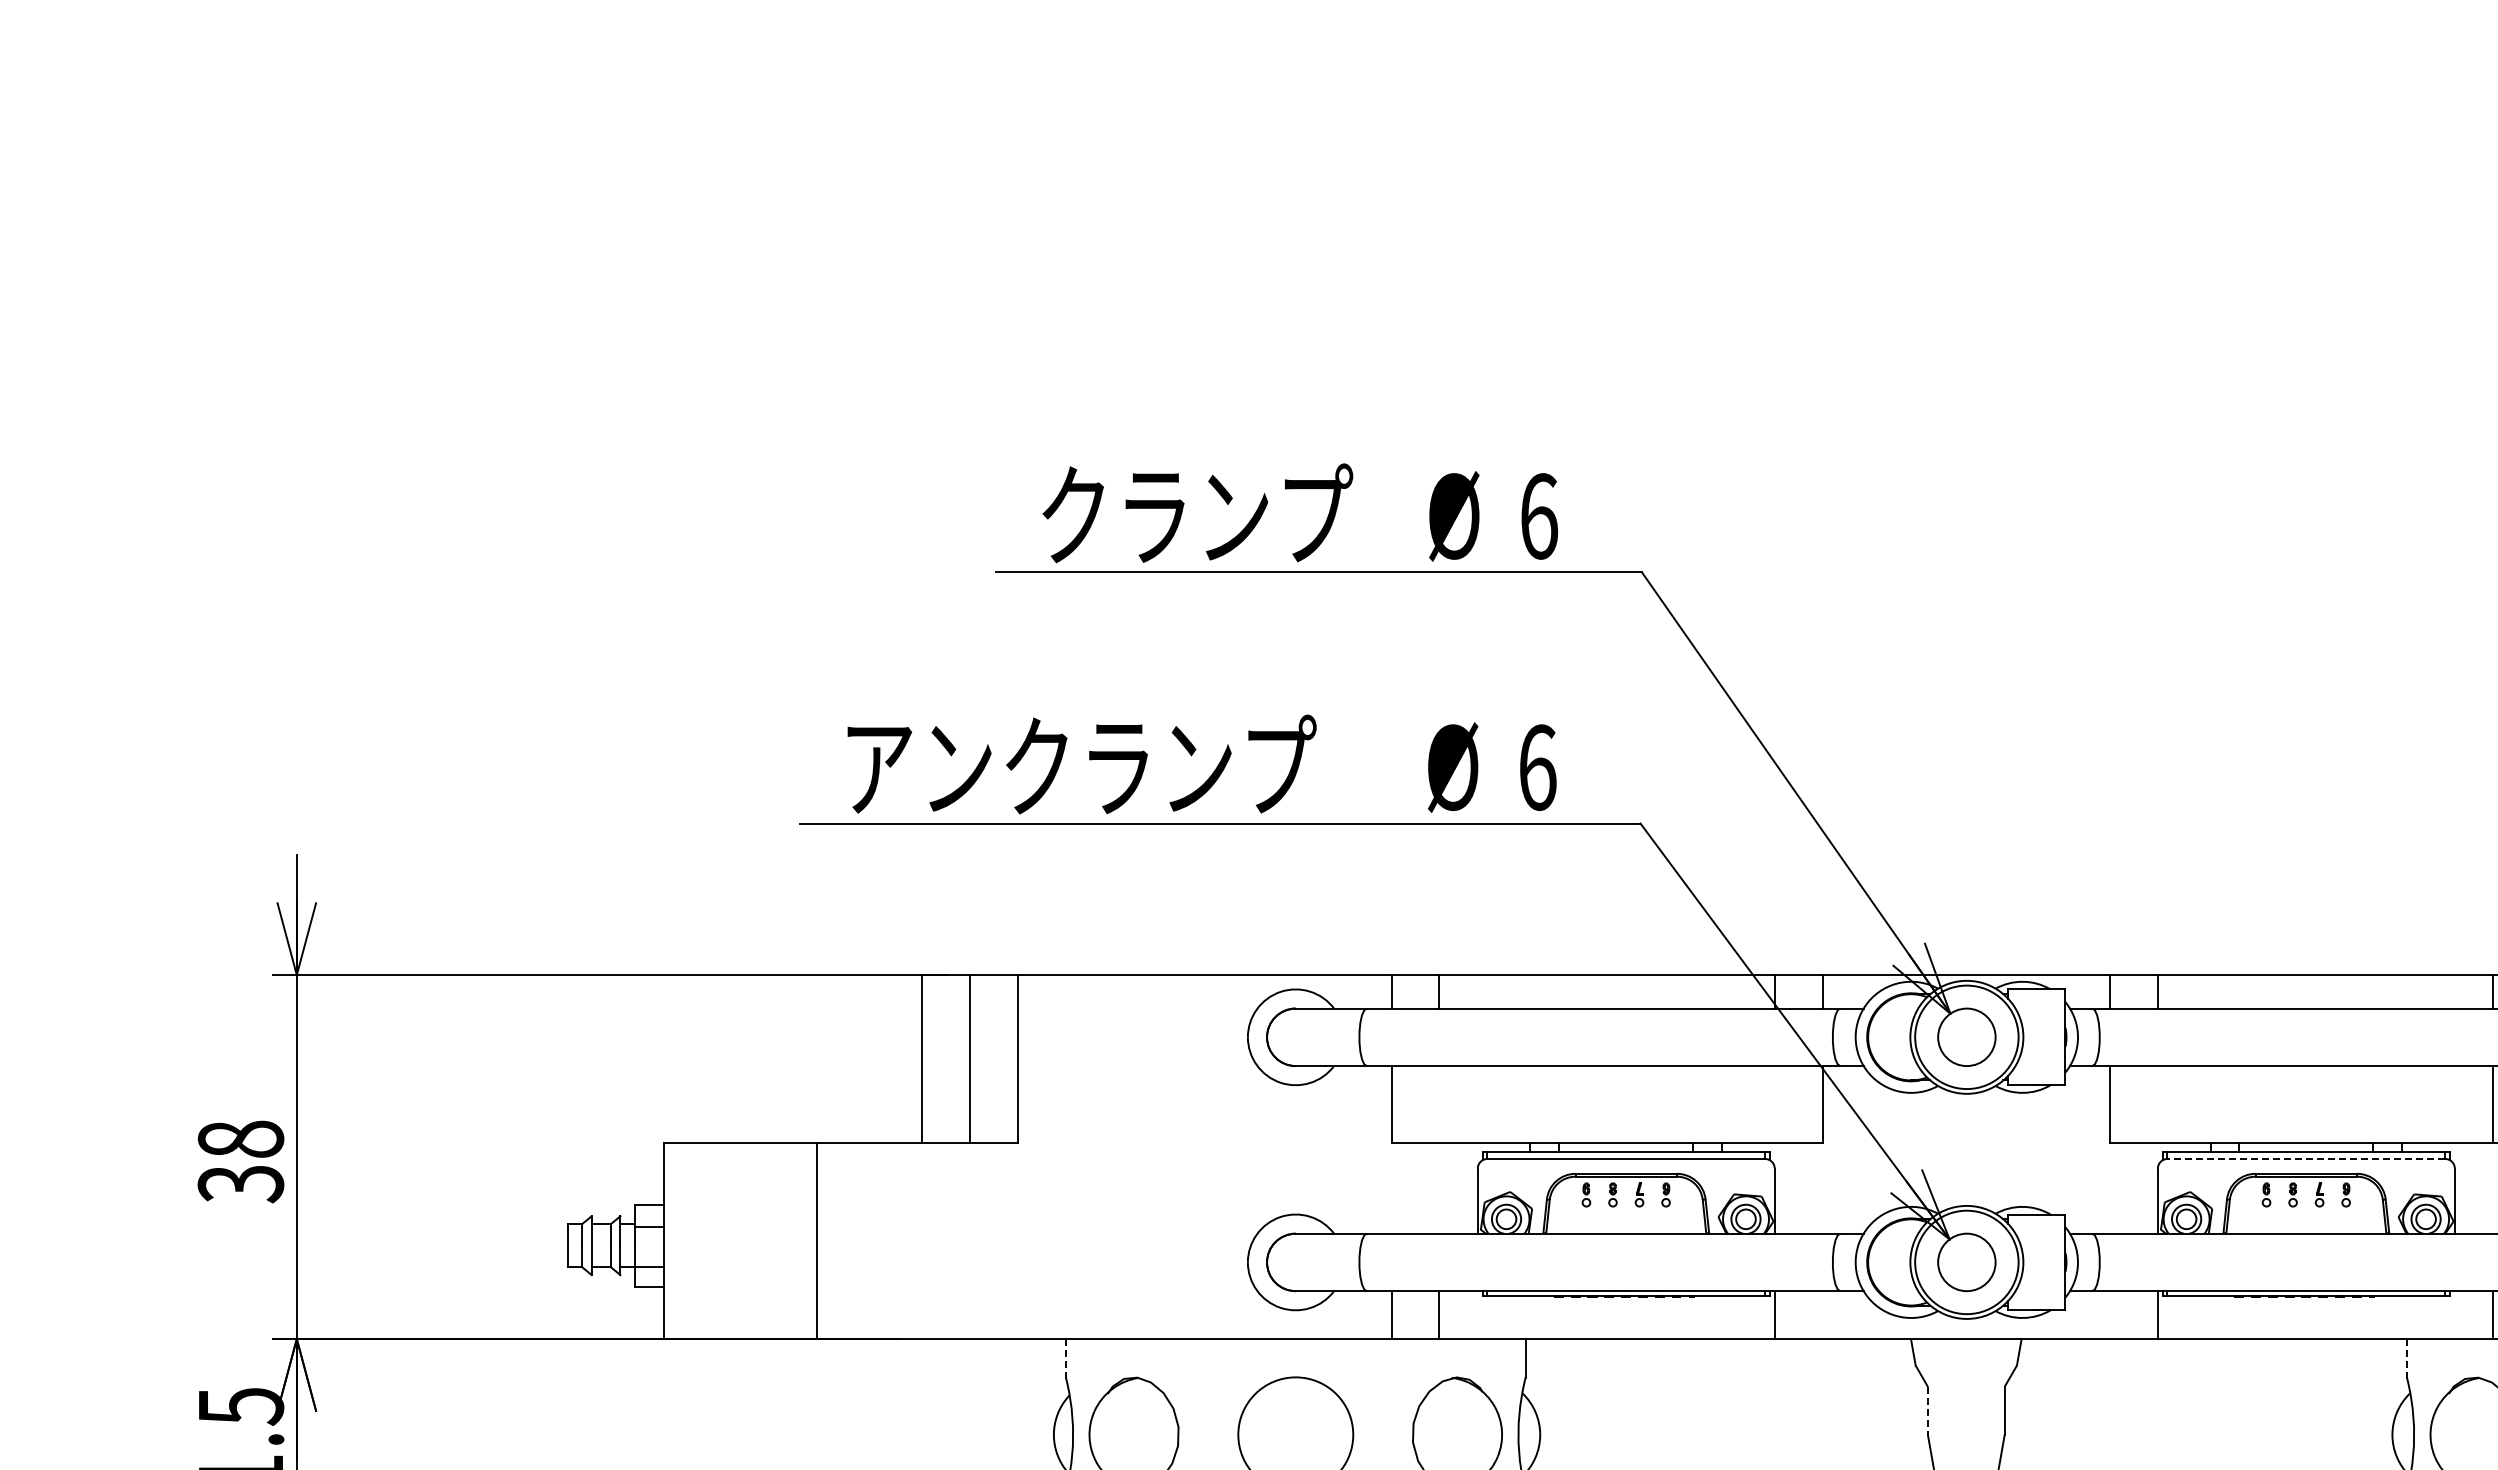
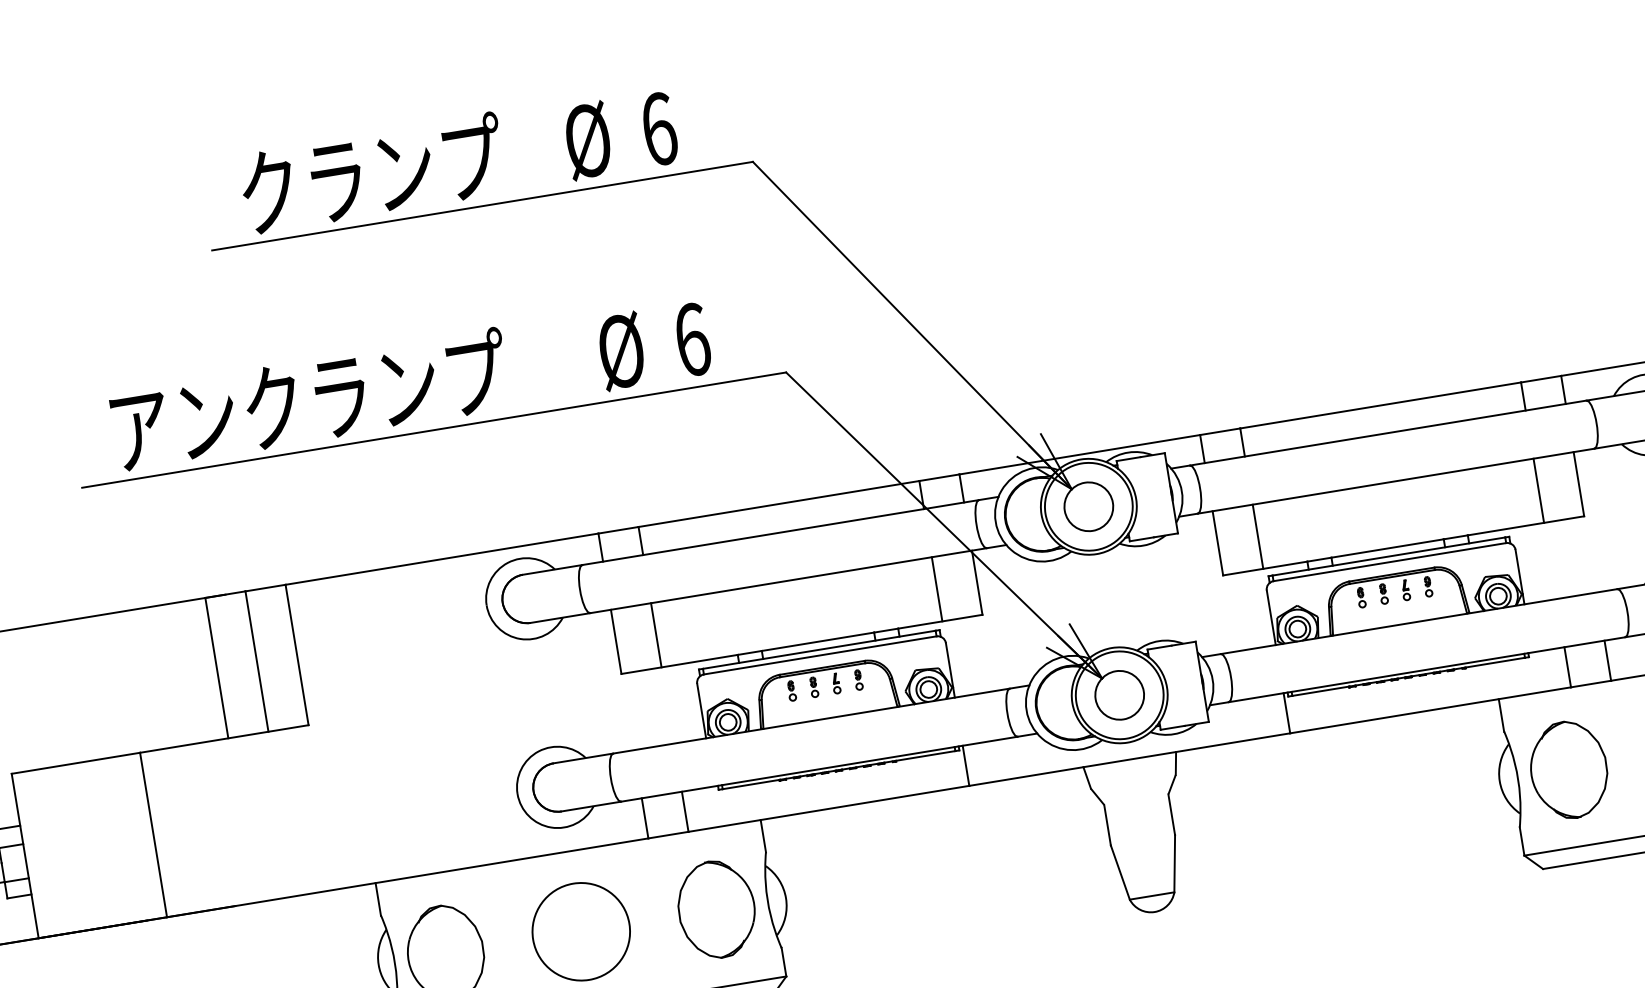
line: (1439, 1104) -> (656, 635), added
line: (1774, 1104) -> (936, 589), added
line: (2157, 1104) -> (1257, 536), added
line: (2306, 1158) -> (1389, 561), dashed -> solid
line: (1065, 1359) -> (378, 900), dashed -> solid
line: (2406, 1359) -> (1501, 716), dashed -> solid
line: (1927, 1411) -> (1107, 825), dashed -> solid

